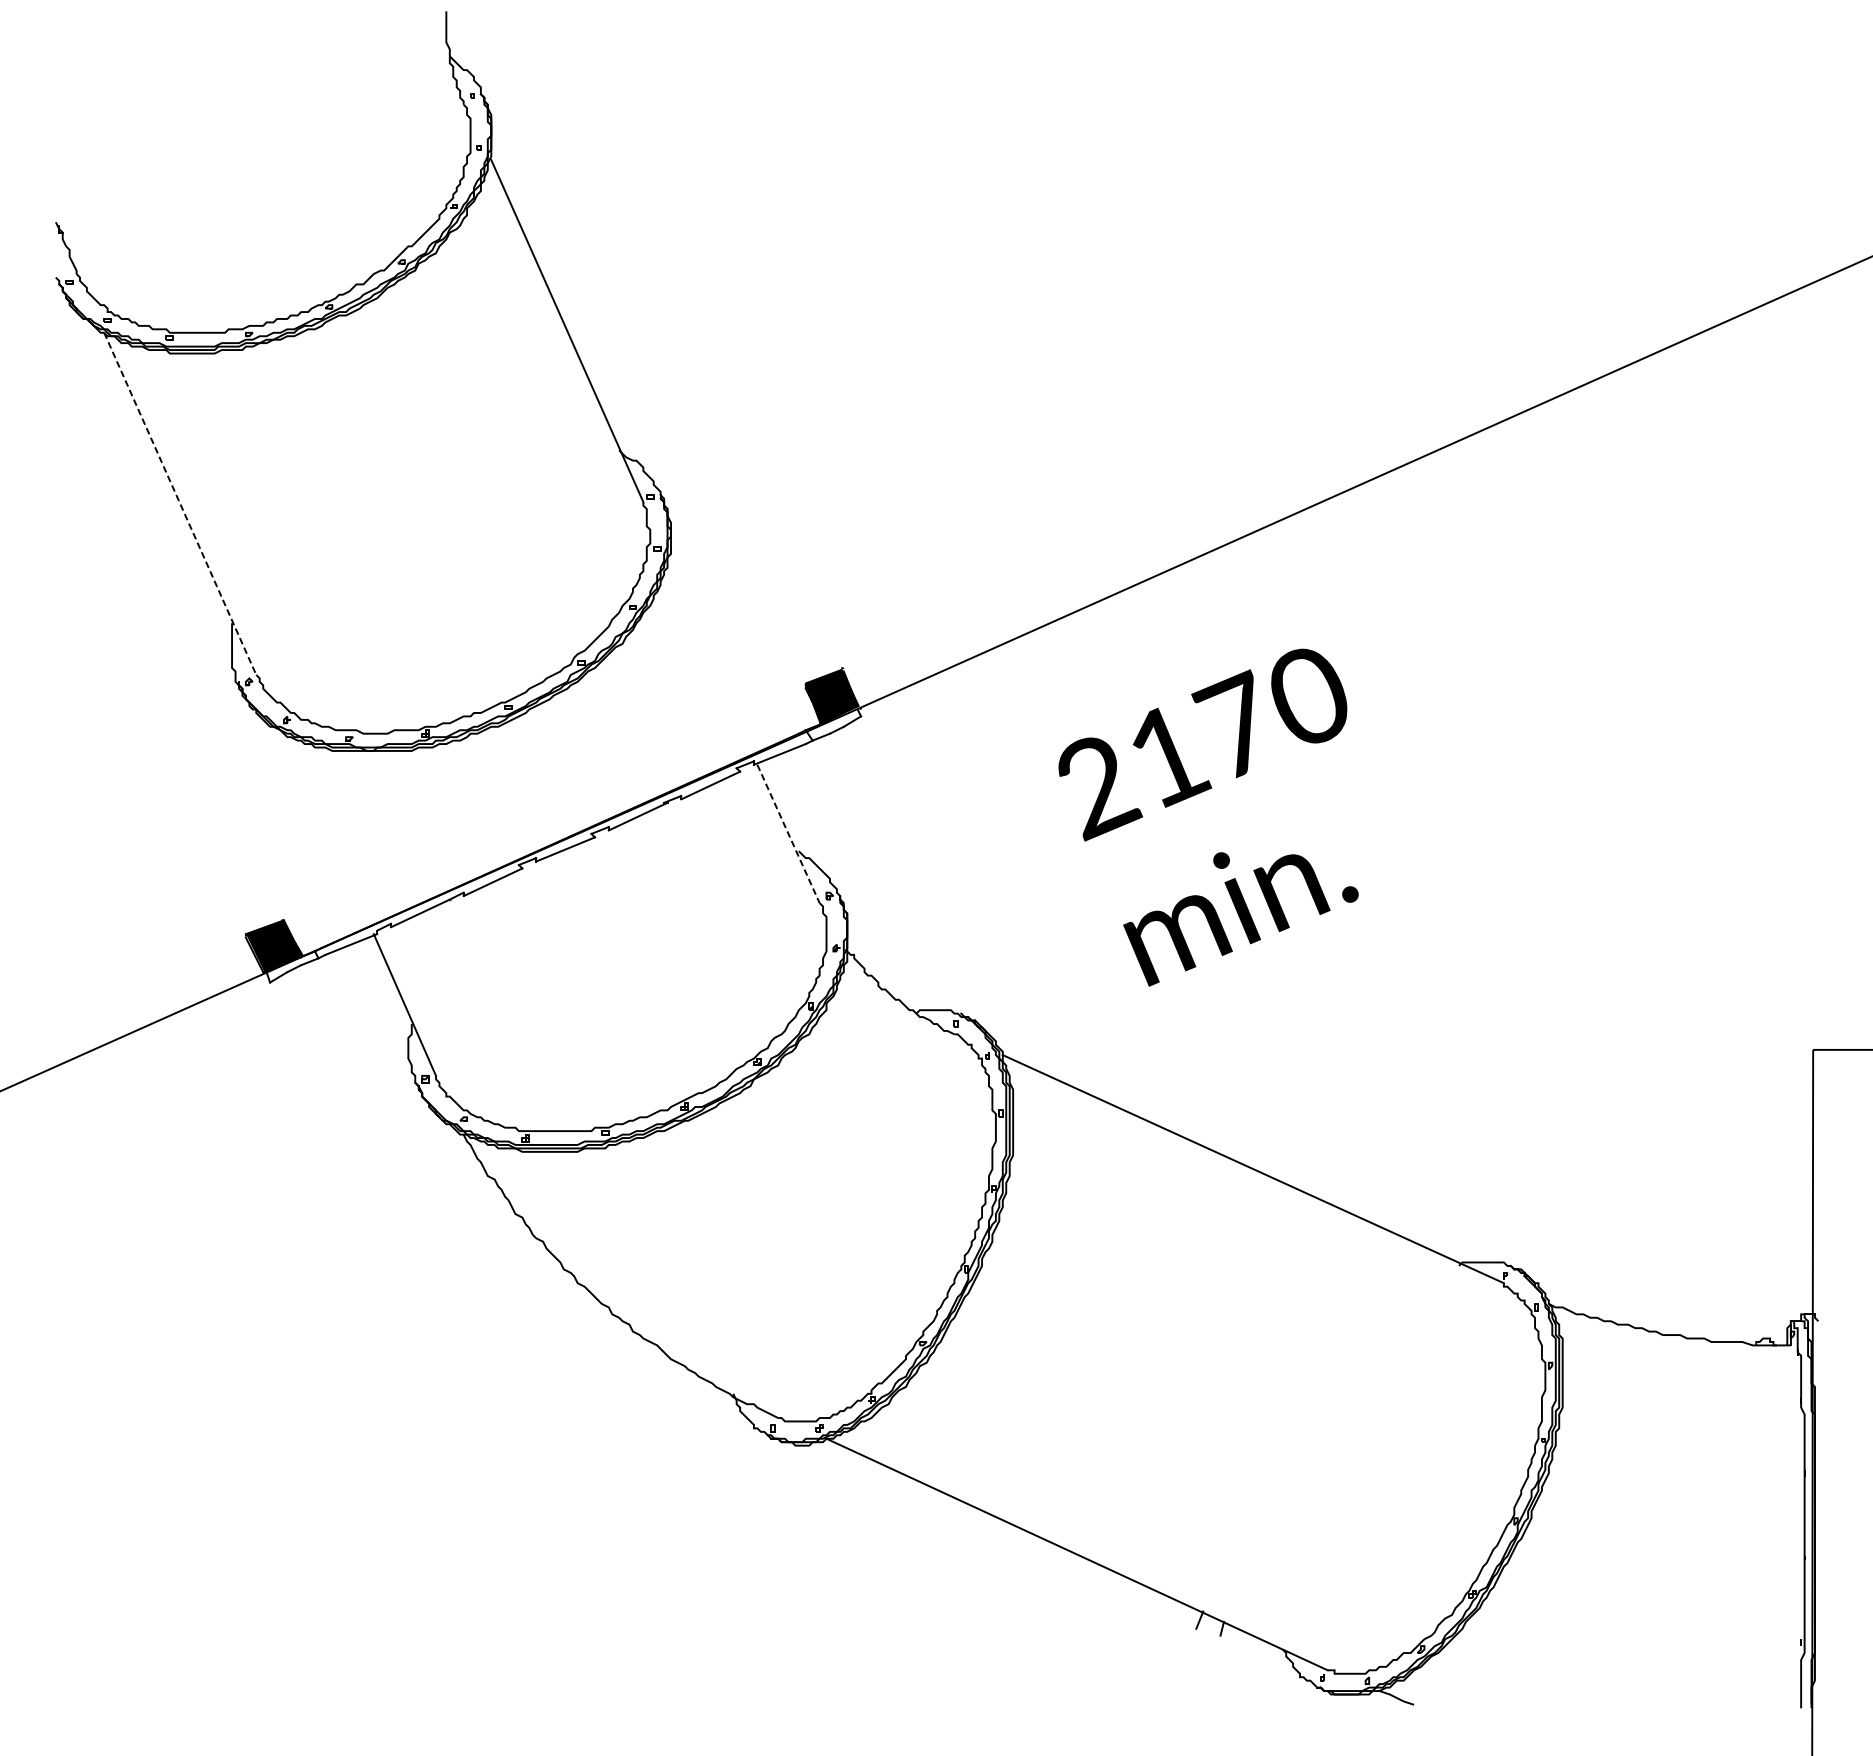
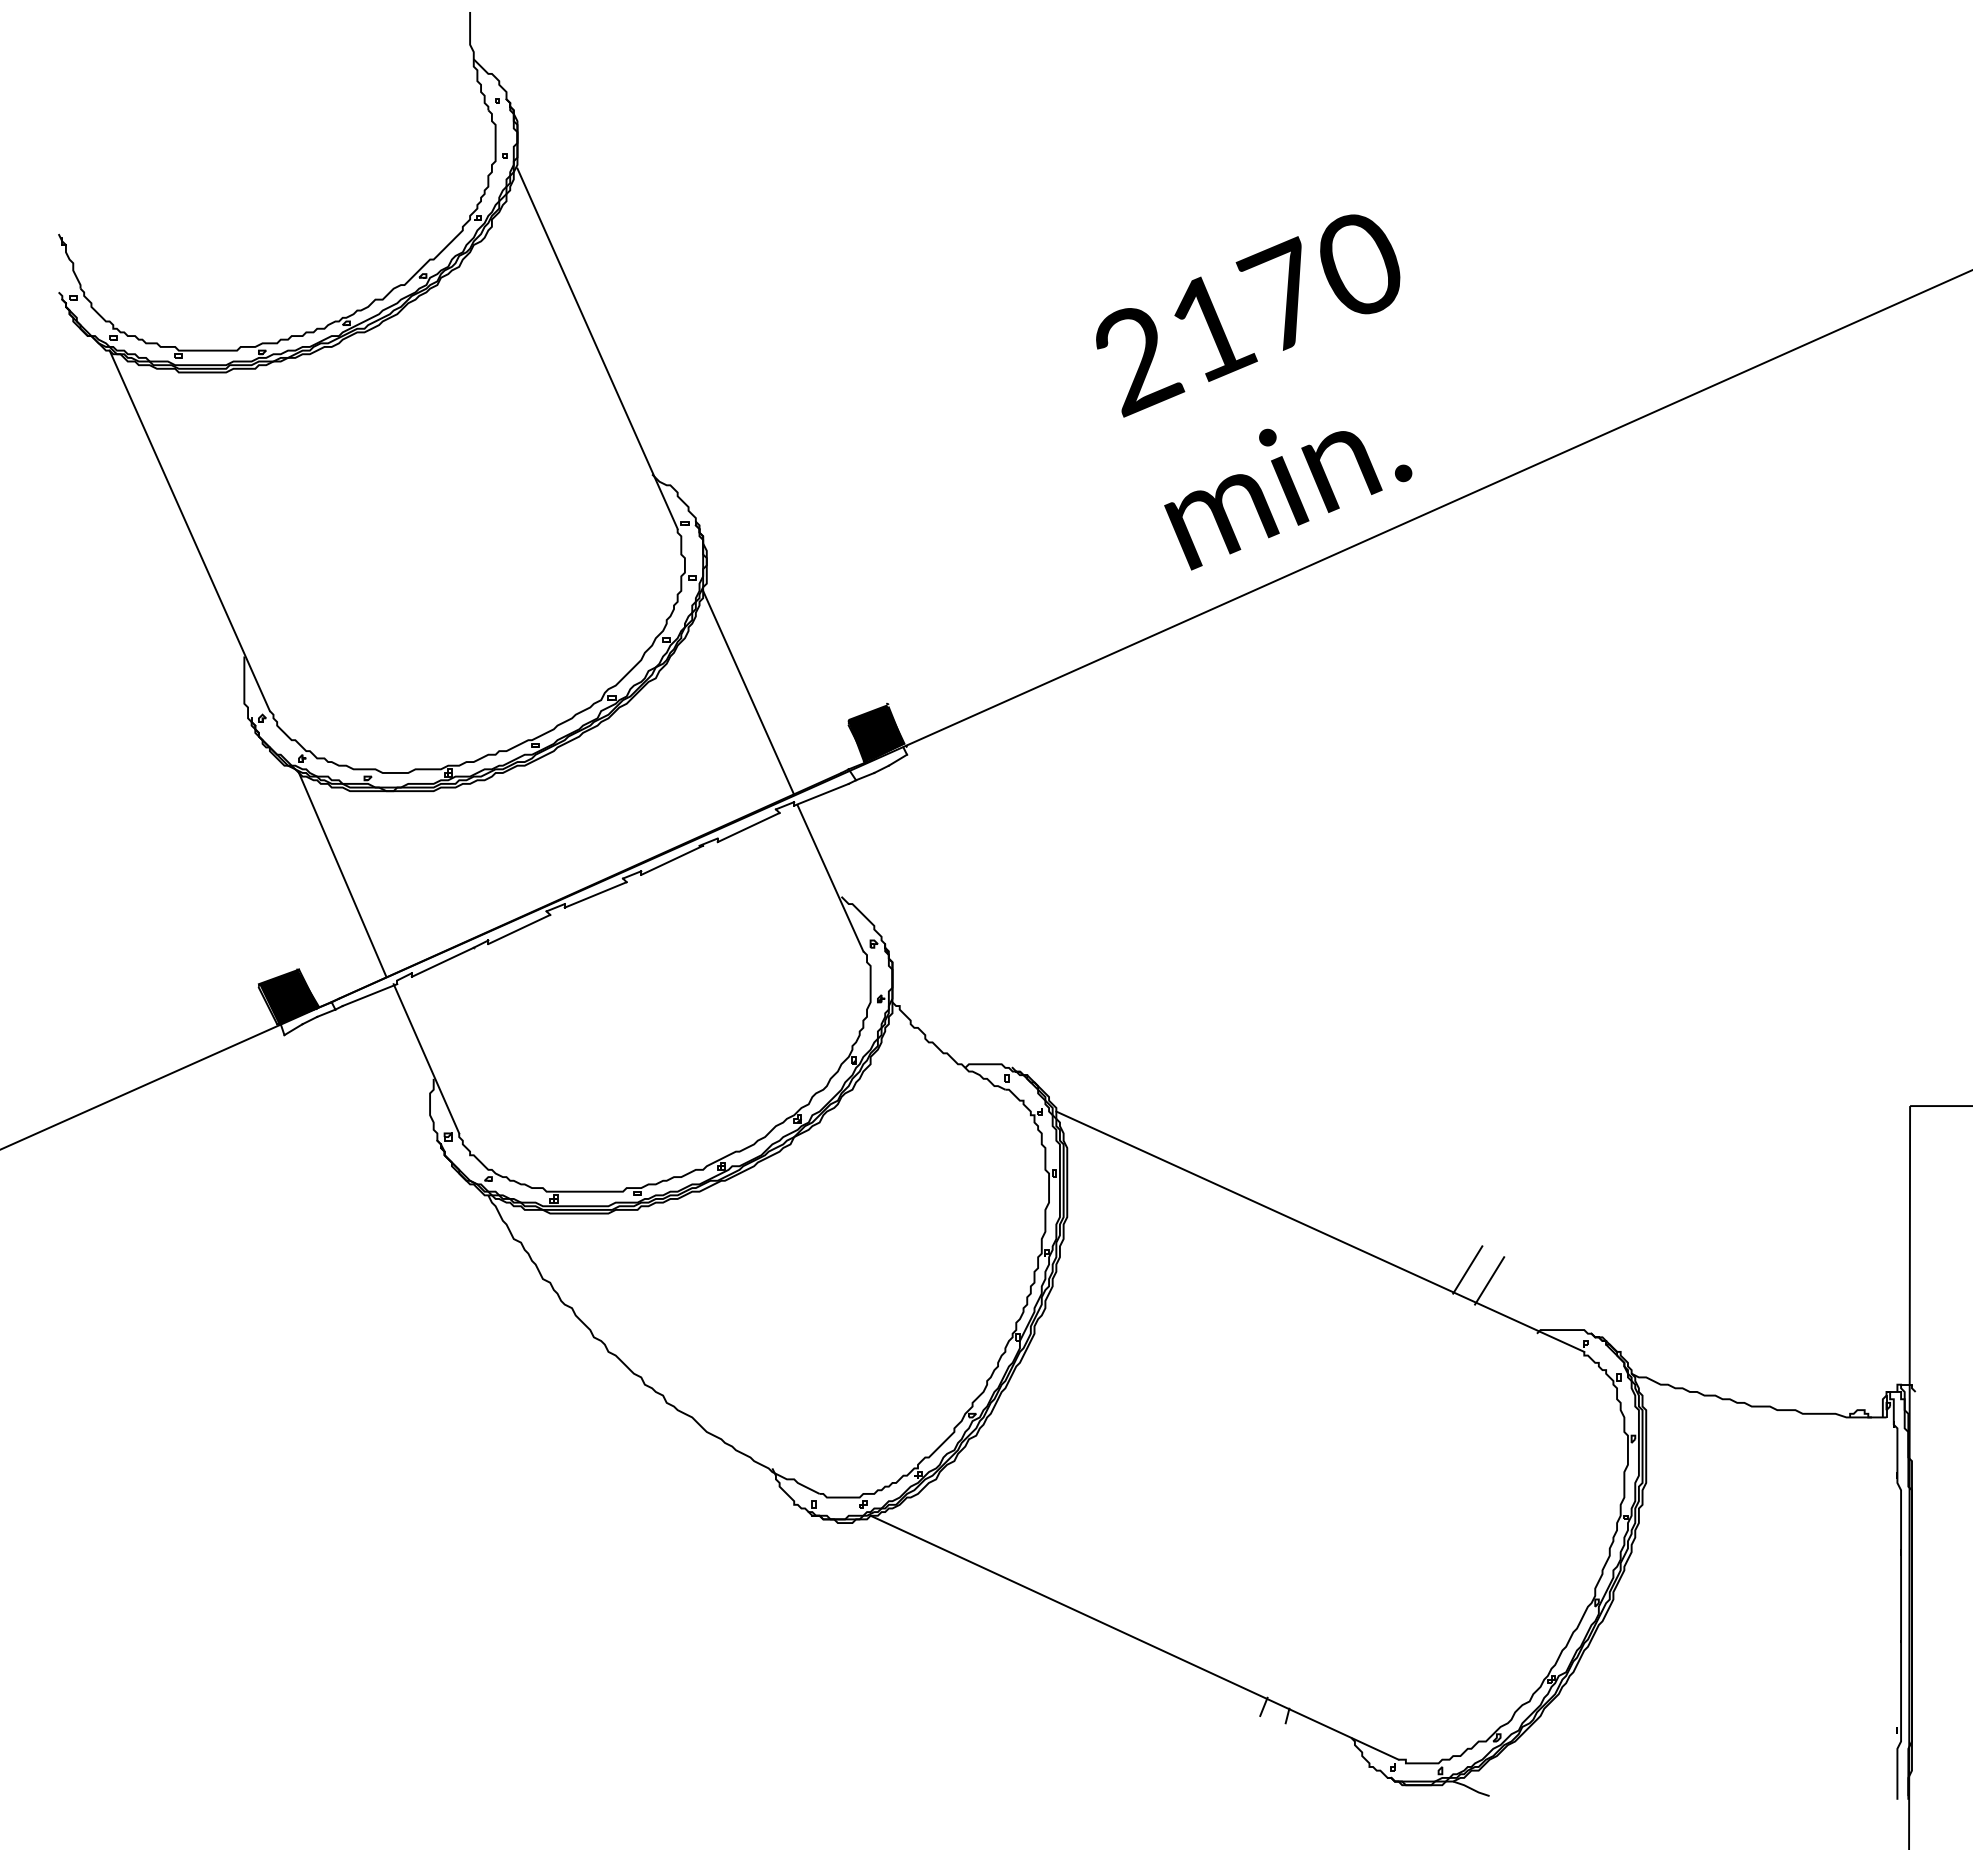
line: (179, 504) -> (189, 531), dashed -> solid
line: (710, 657) -> (748, 692), added
text: (1208, 817) -> (1254, 392), moved
line: (325, 830) -> (342, 874), added
line: (788, 833) -> (830, 878), dashed -> solid
line: (1393, 1204) -> (1467, 1269), added
line: (1413, 1215) -> (1489, 1280), added

